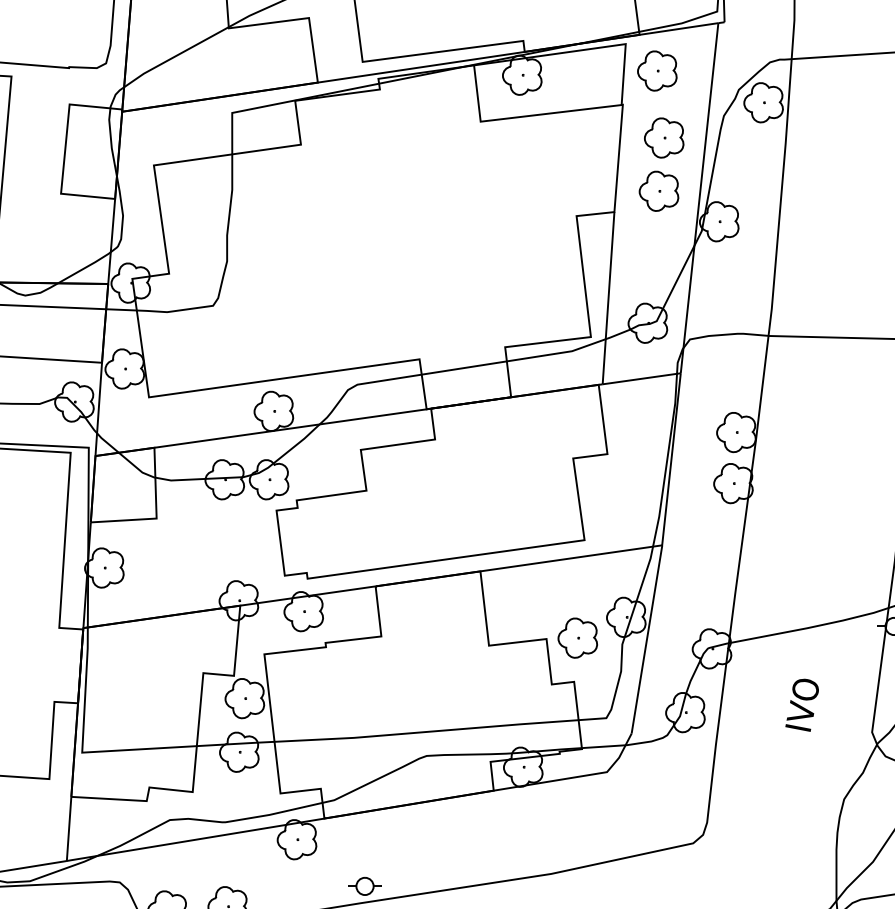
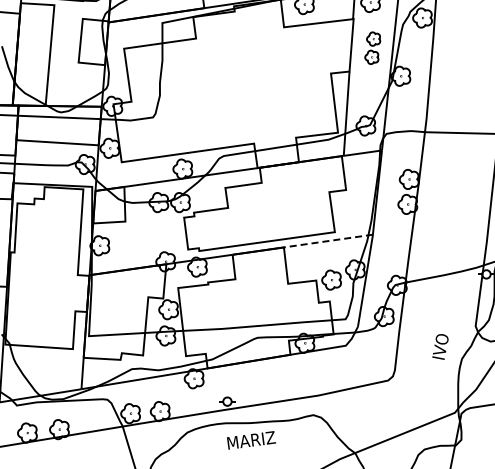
part: (661, 162) -> (372, 47), size x0.7
line: (571, 559) -> (328, 241), solid -> dashed
text: (802, 704) -> (440, 346), moved

